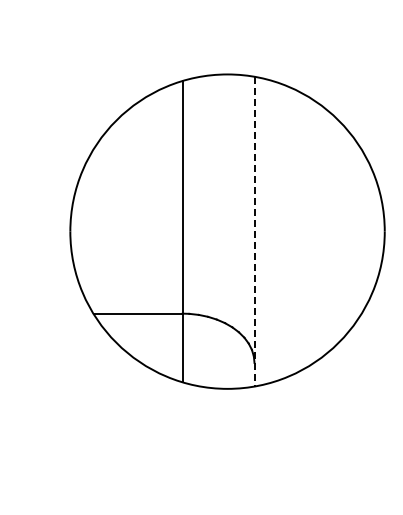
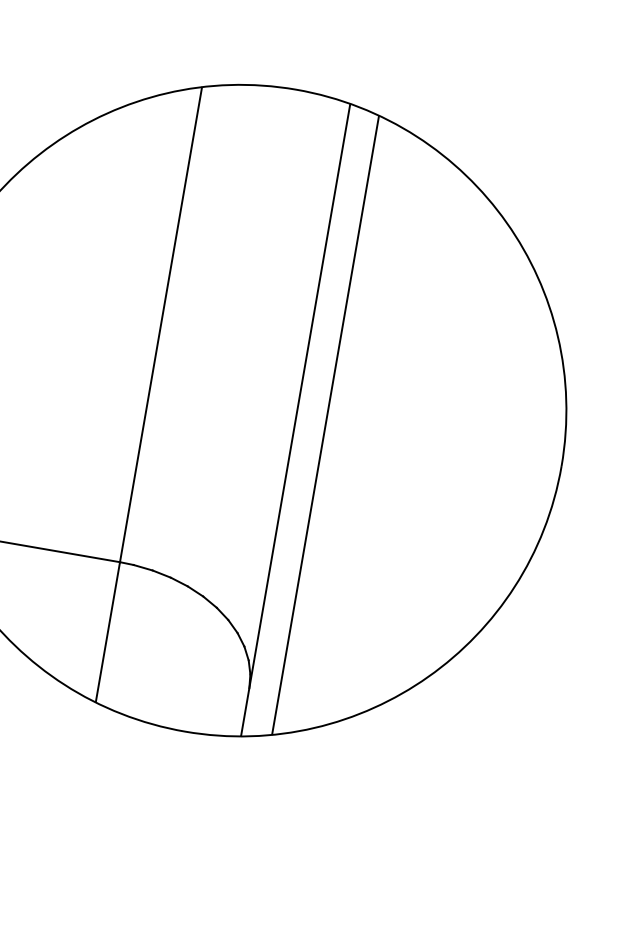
line: (254, 231) -> (295, 419), dashed -> solid
line: (269, 231) -> (326, 425), added

